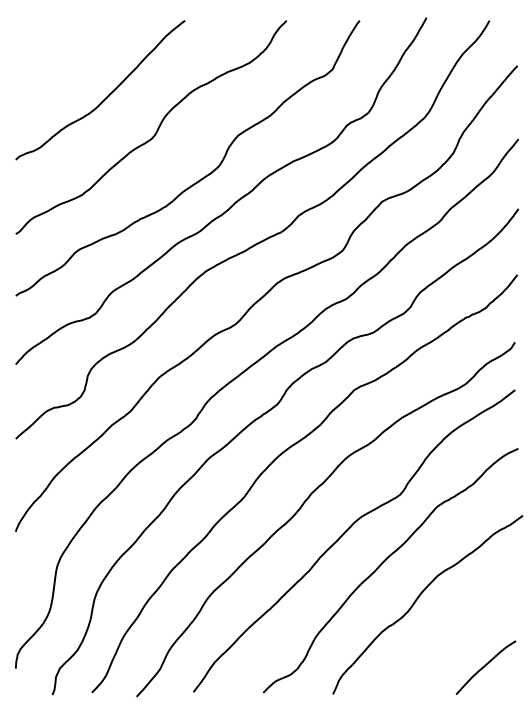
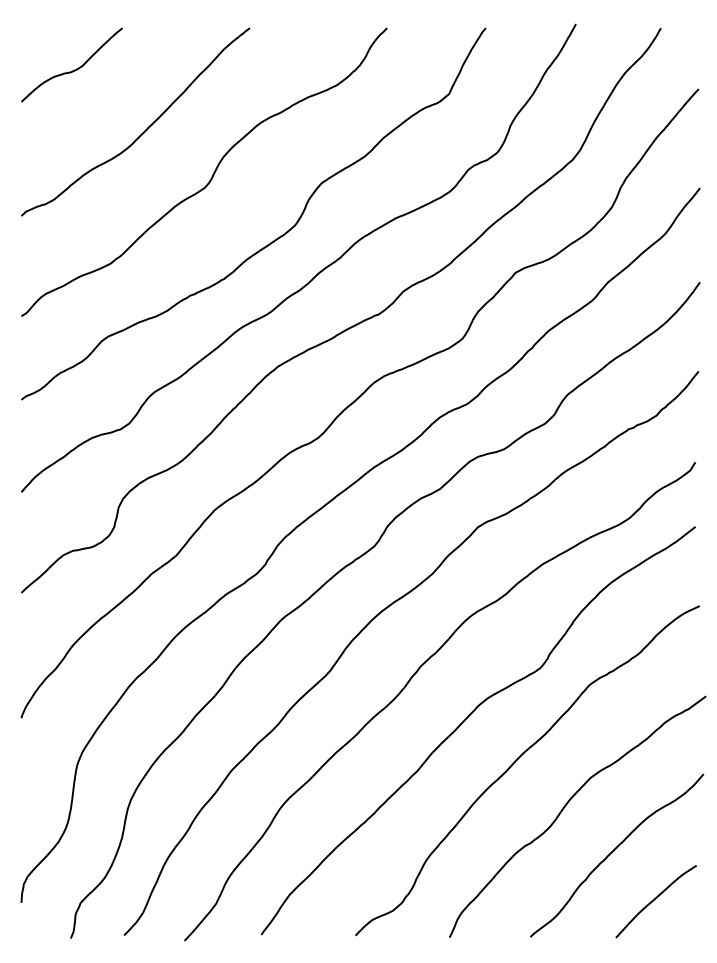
curve: (53, 51) -> (72, 69), added
curve: (454, 631) -> (613, 852), added

